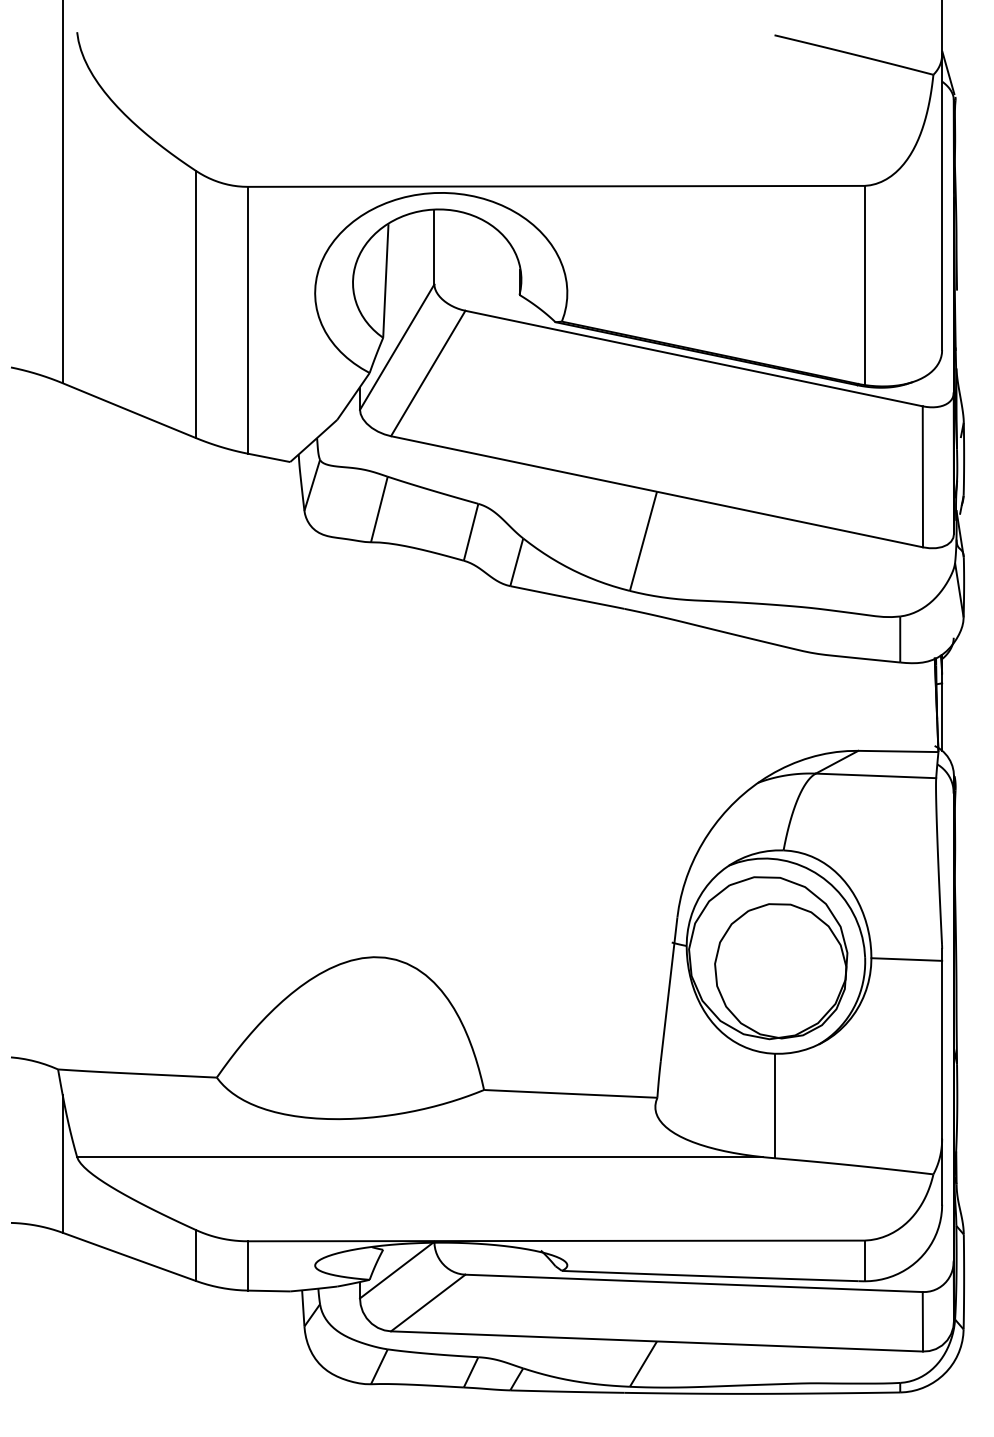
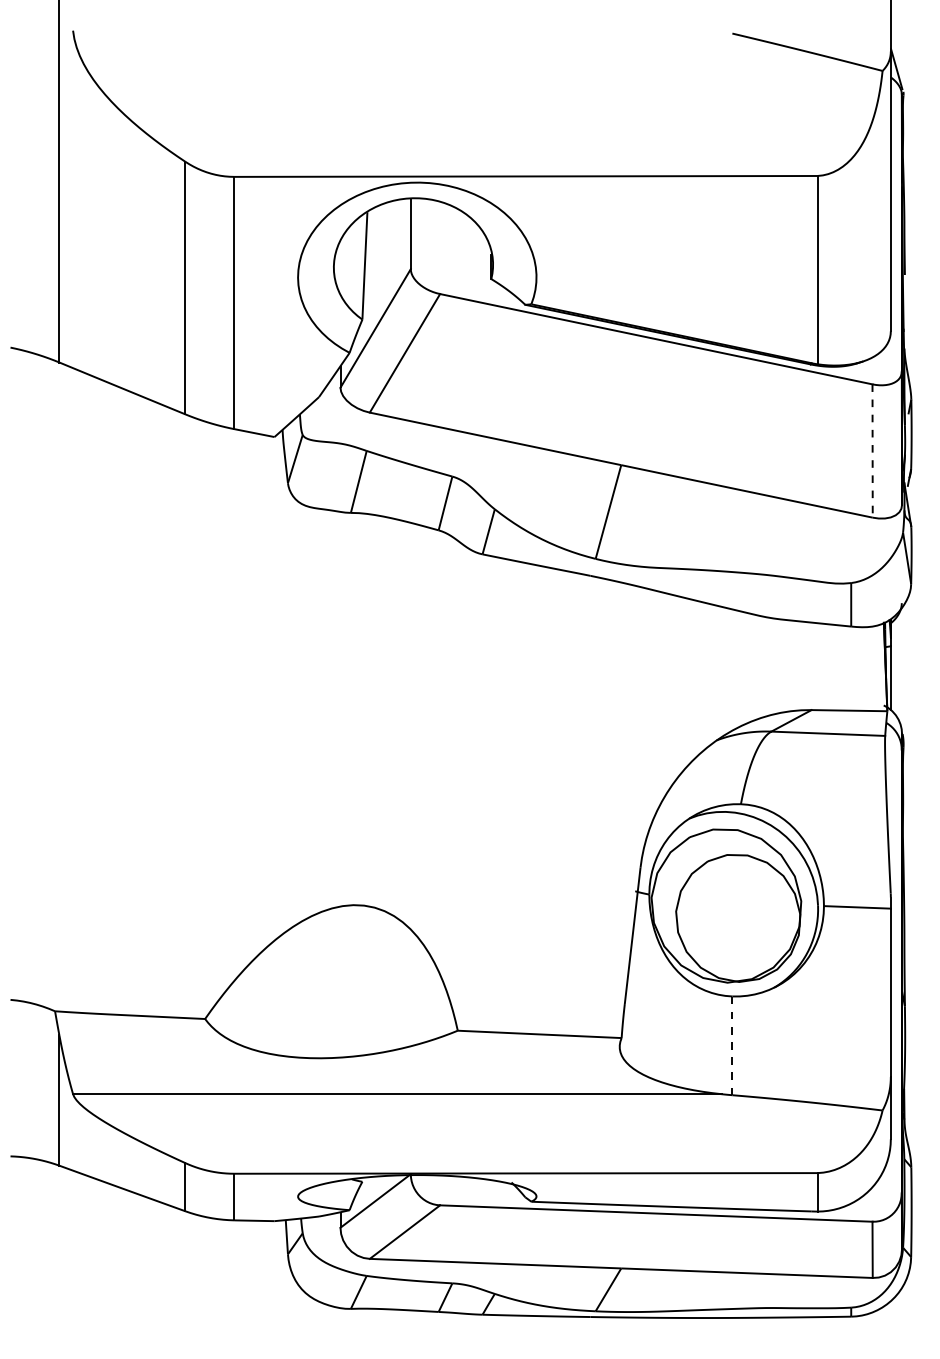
line: (922, 477) -> (872, 451), solid -> dashed
line: (774, 1105) -> (732, 1045), solid -> dashed

